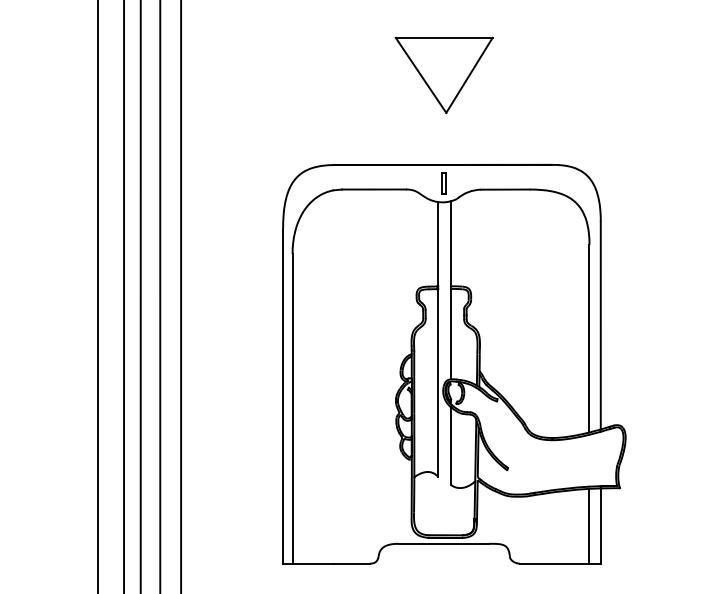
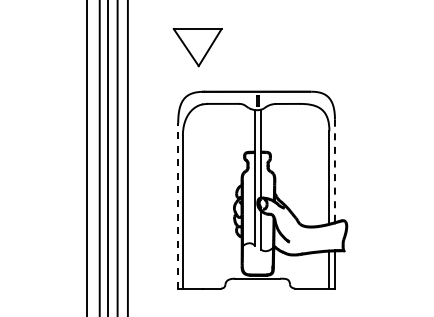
part: (443, 75) -> (197, 47), moved
line: (599, 326) -> (334, 171), solid -> dashed
line: (283, 395) -> (178, 205), solid -> dashed

